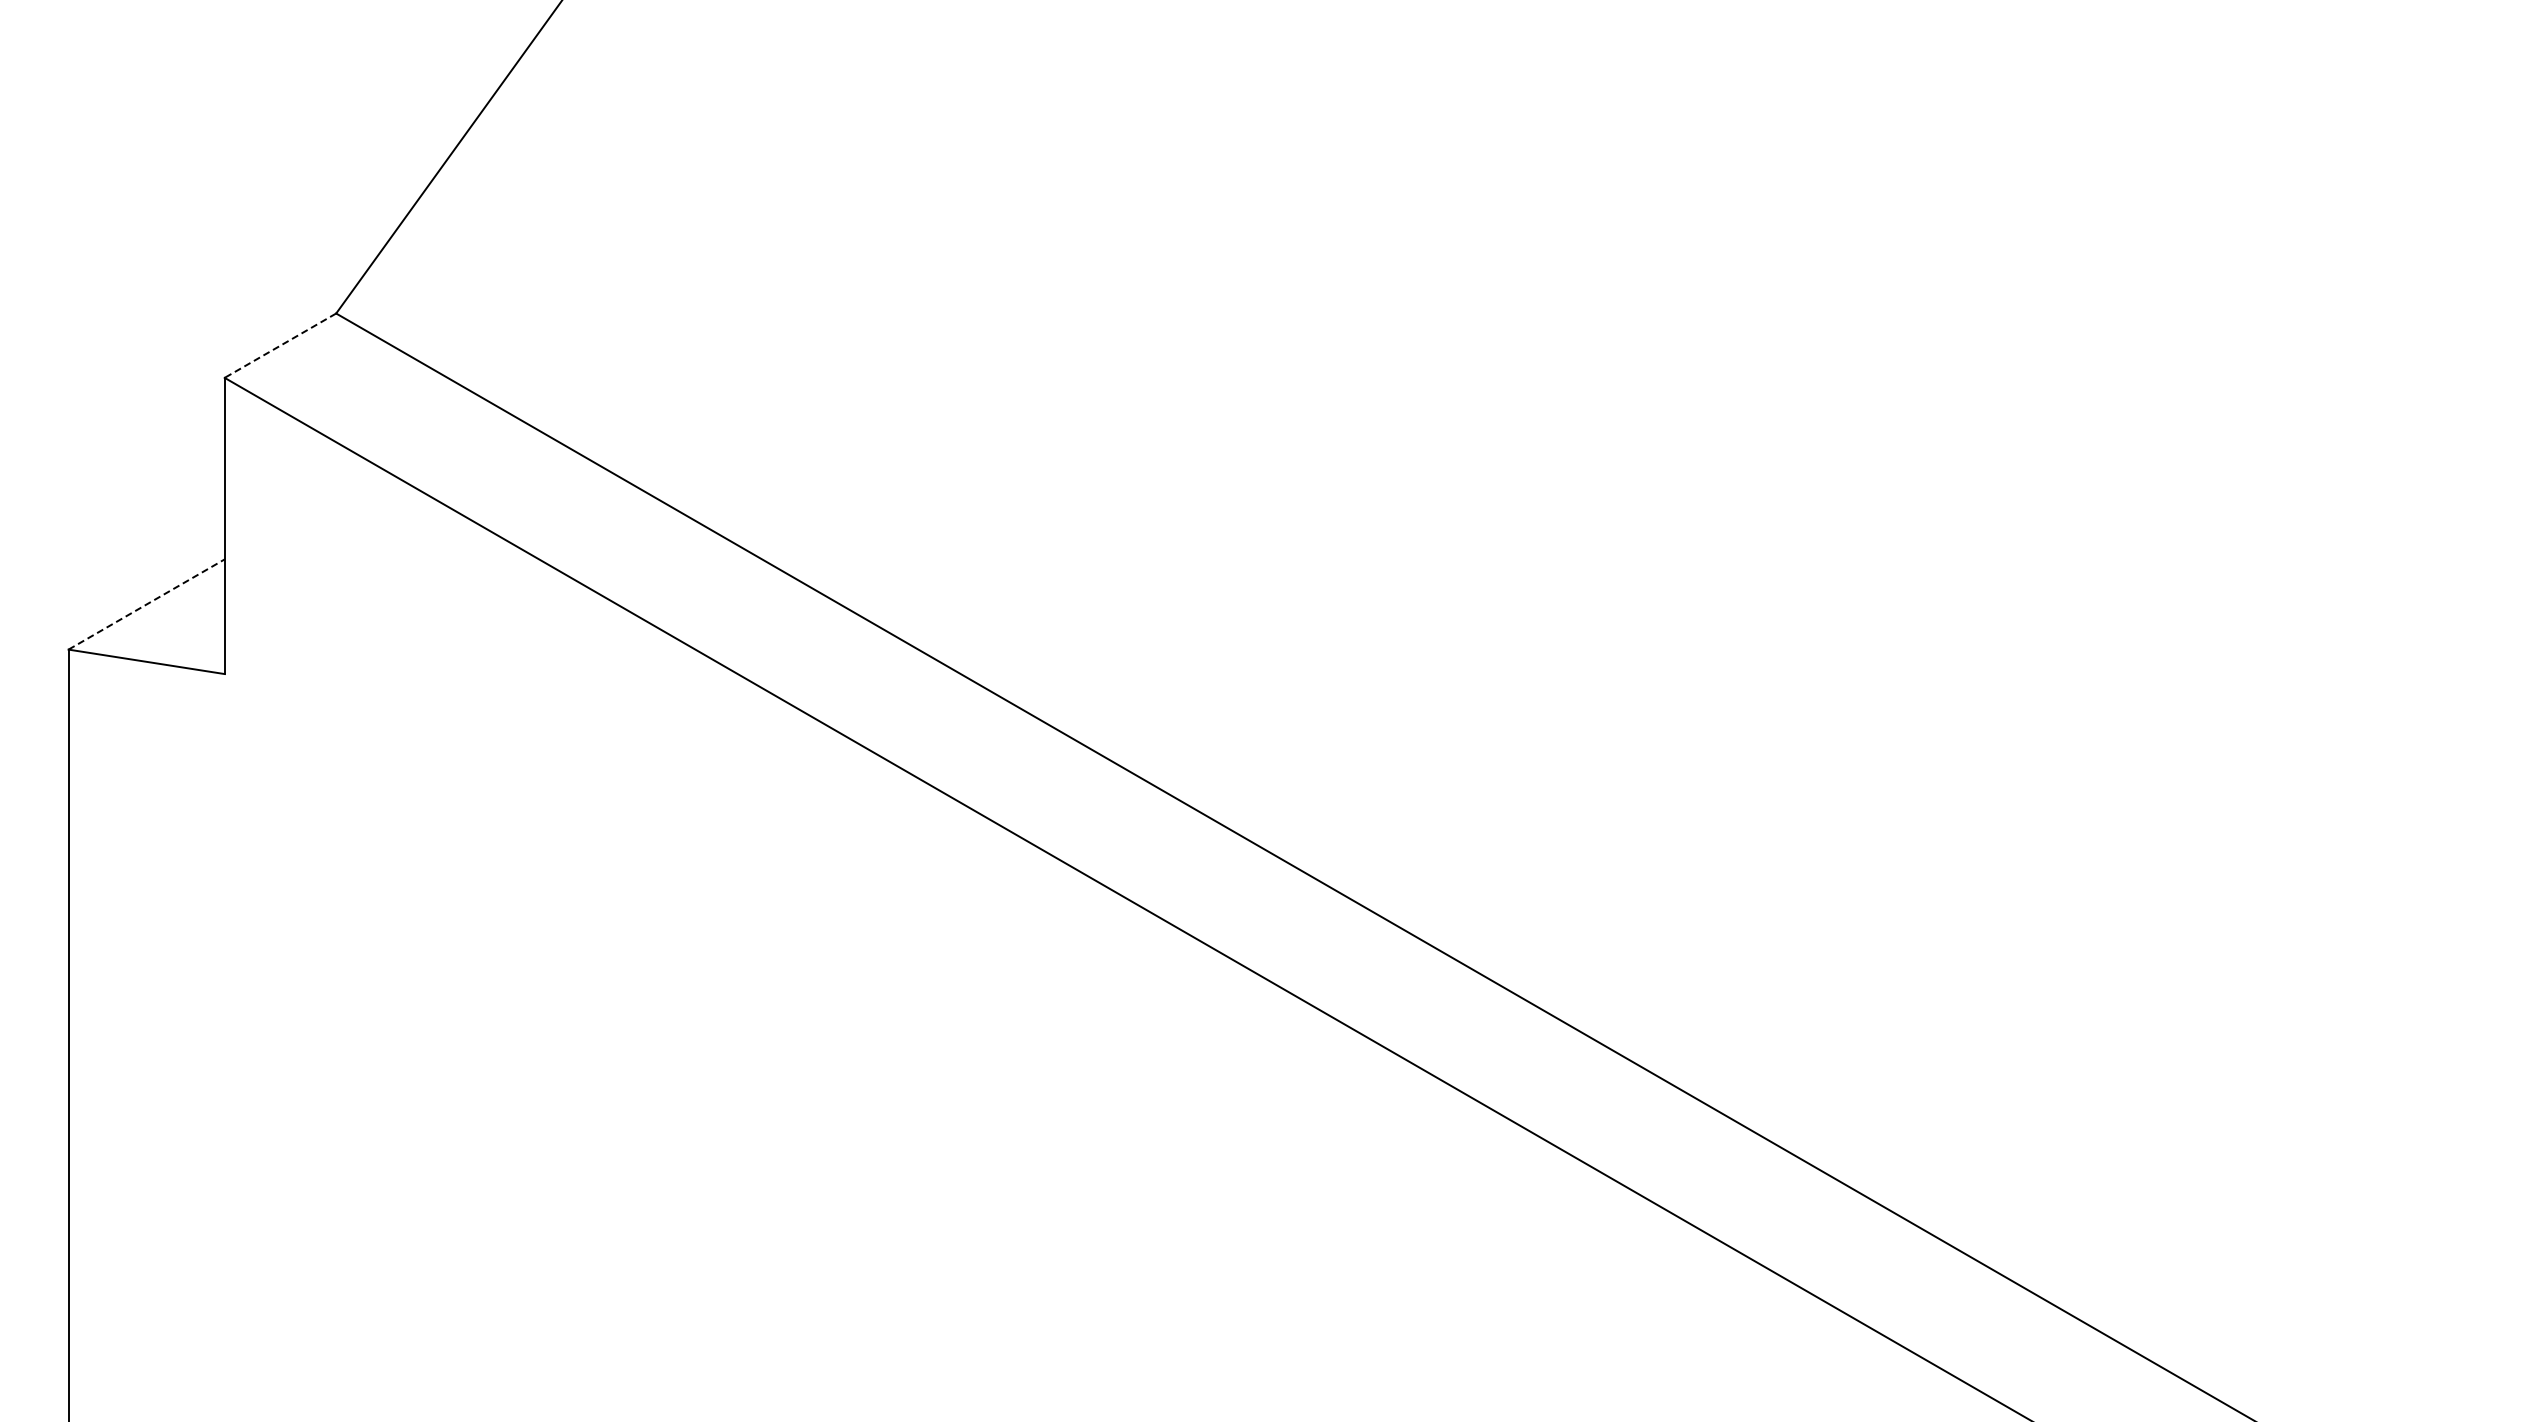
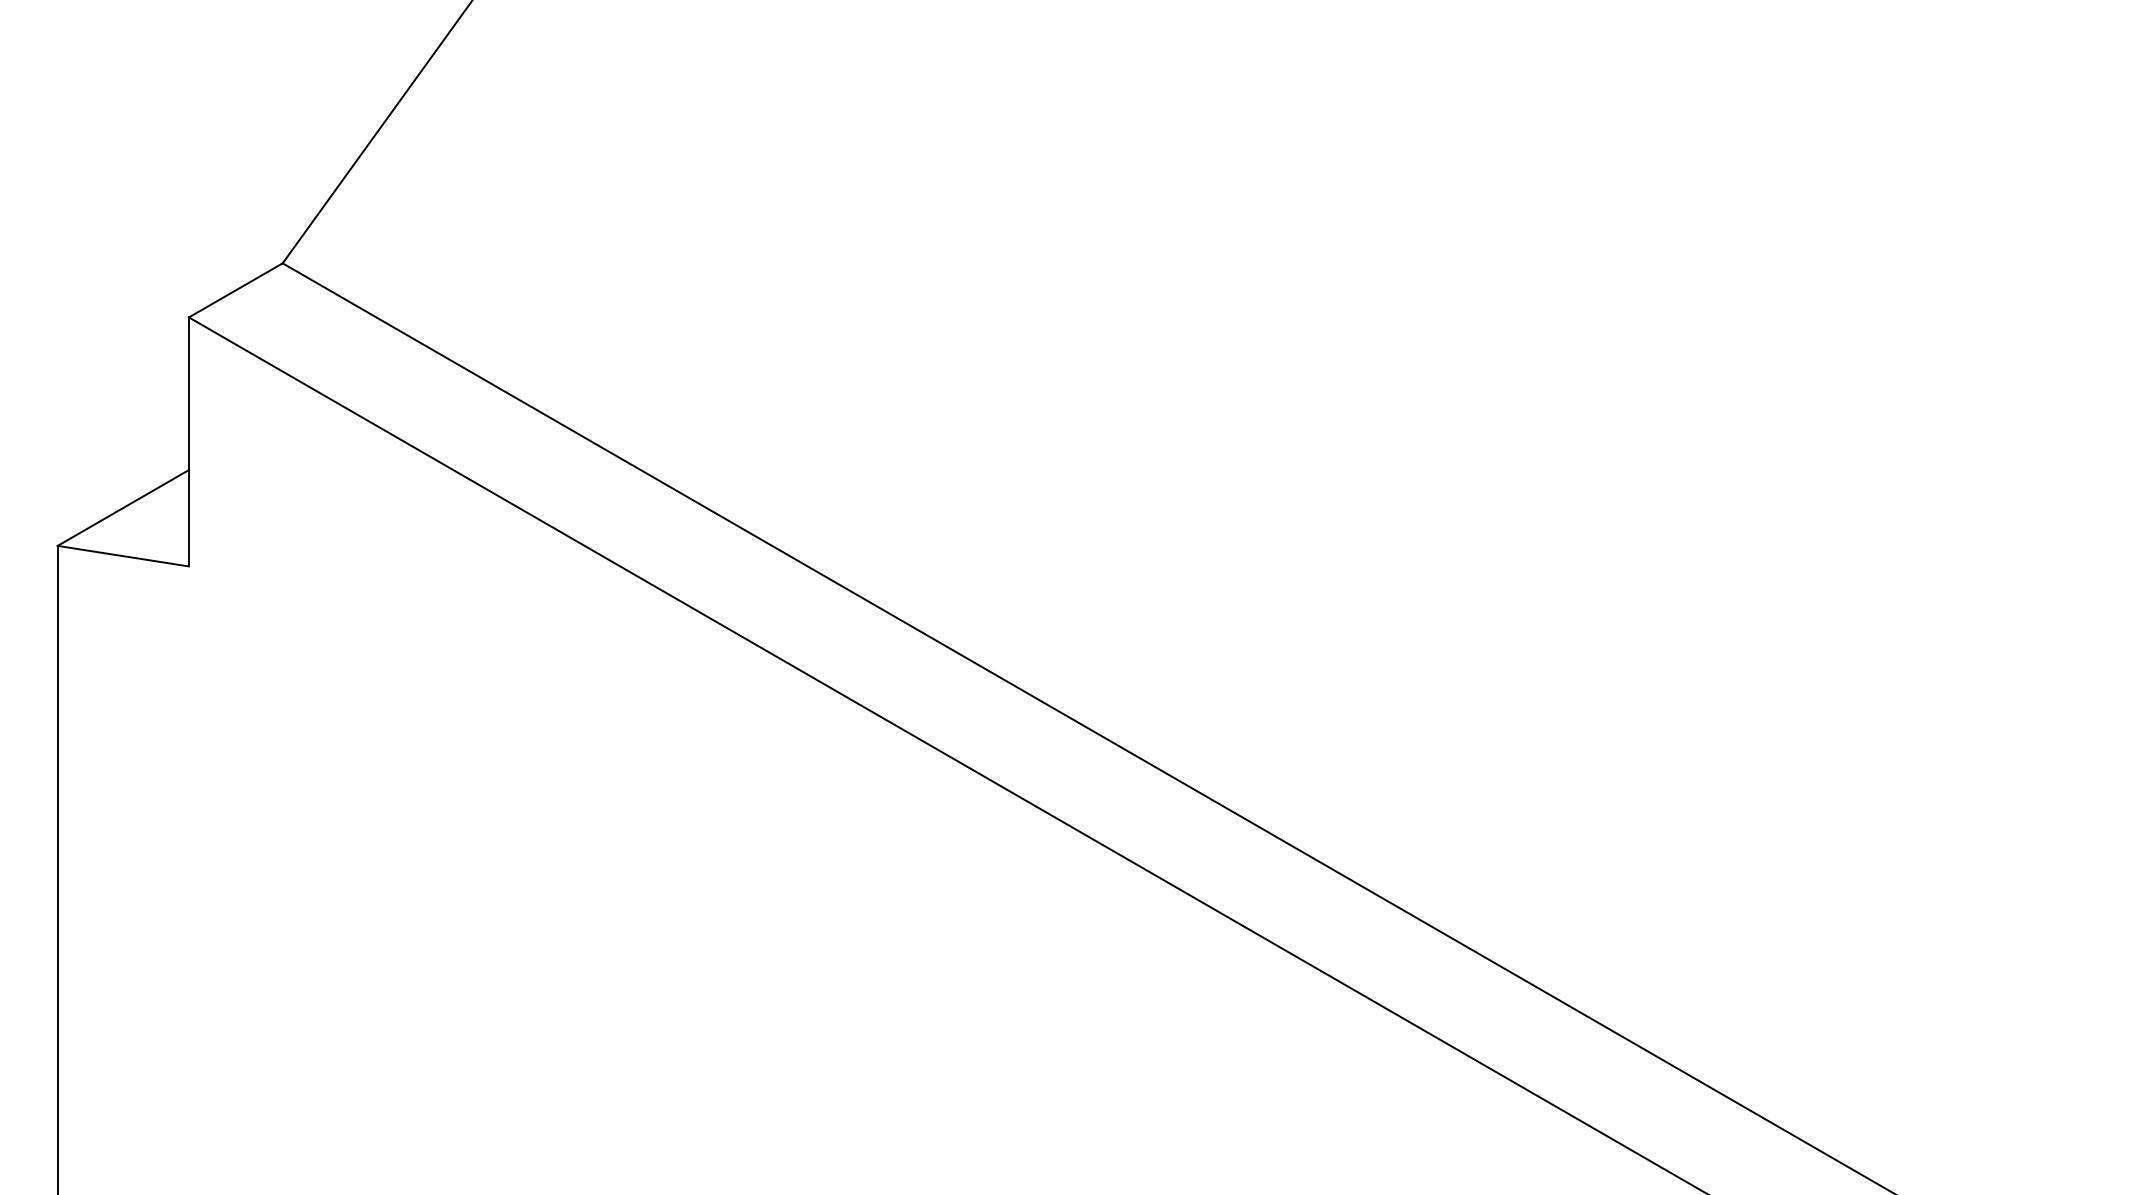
line: (280, 345) -> (235, 290), dashed -> solid
line: (147, 604) -> (124, 507), dashed -> solid

